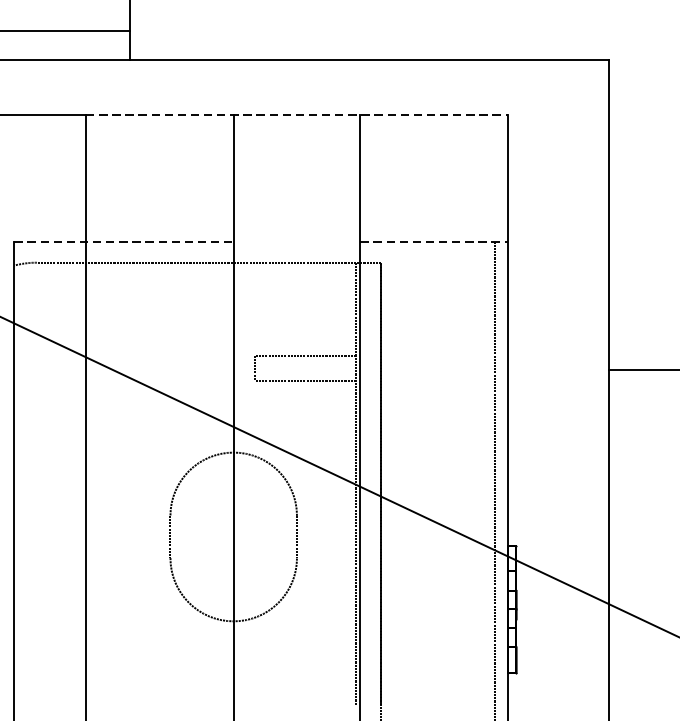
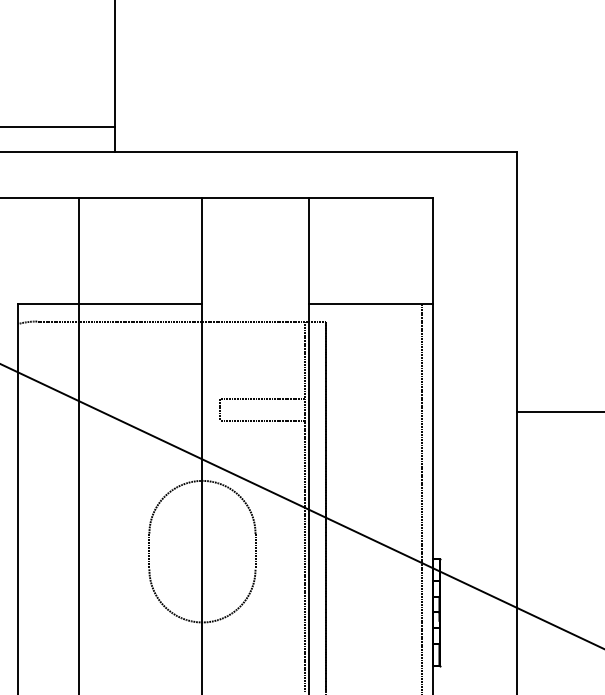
line: (298, 114) -> (256, 197), dashed -> solid
line: (124, 241) -> (110, 303), dashed -> solid
line: (433, 241) -> (370, 303), dashed -> solid

